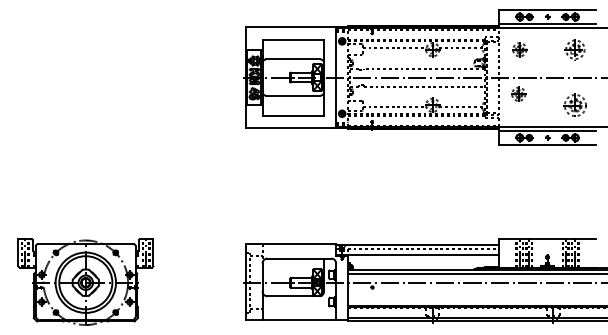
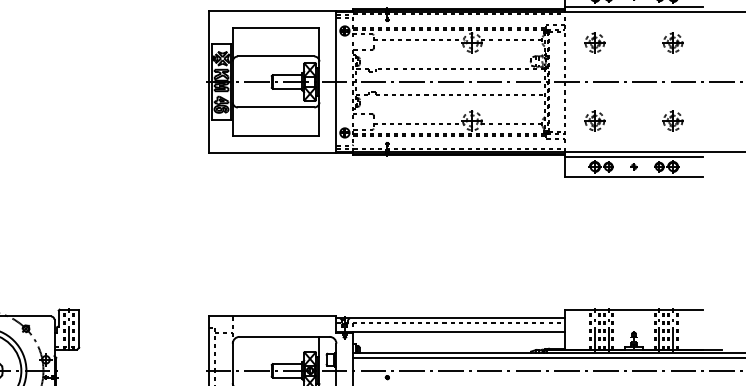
part: (574, 49) -> (671, 42), size x0.71
part: (518, 93) -> (594, 119), moved
part: (574, 104) -> (671, 119), size x0.62

